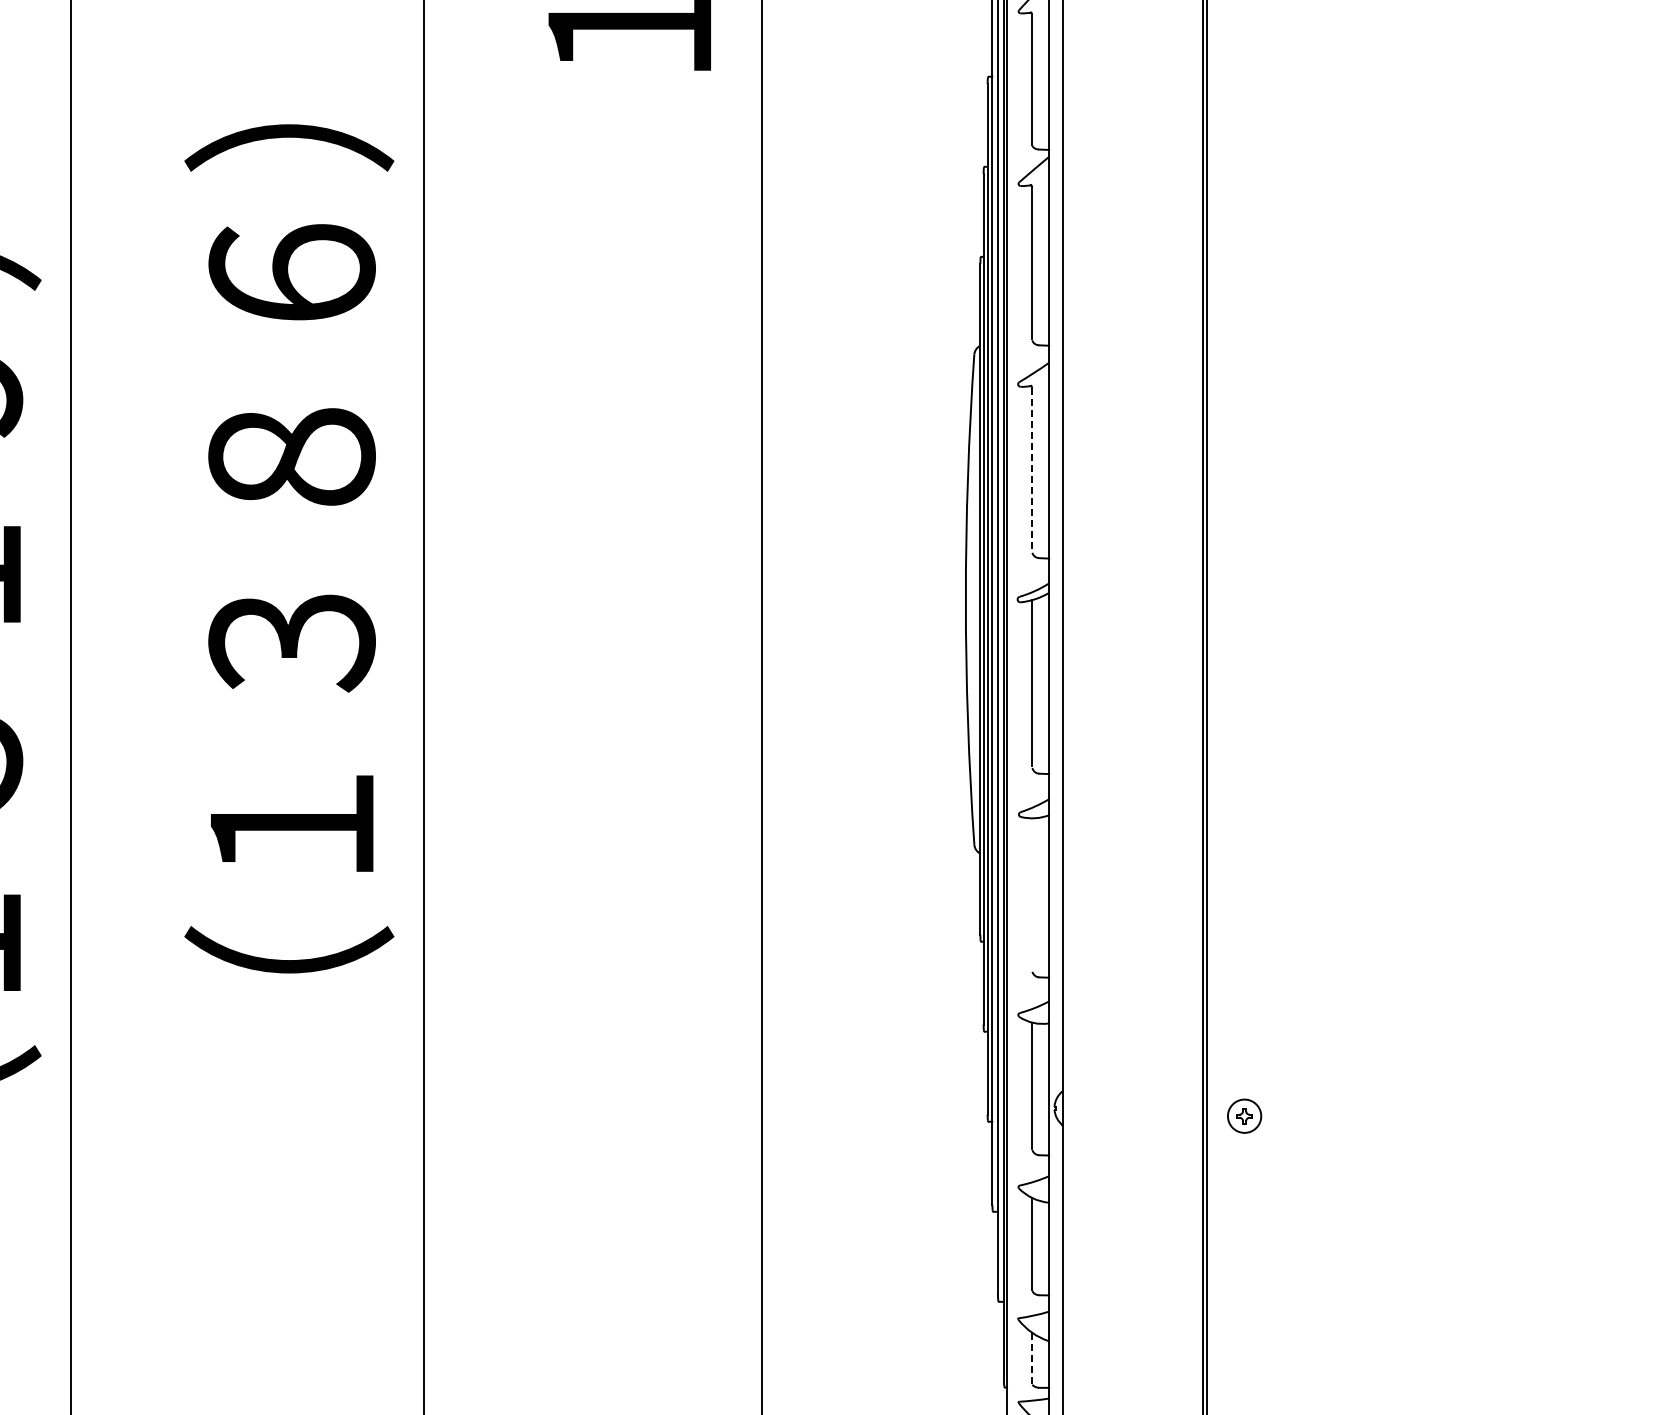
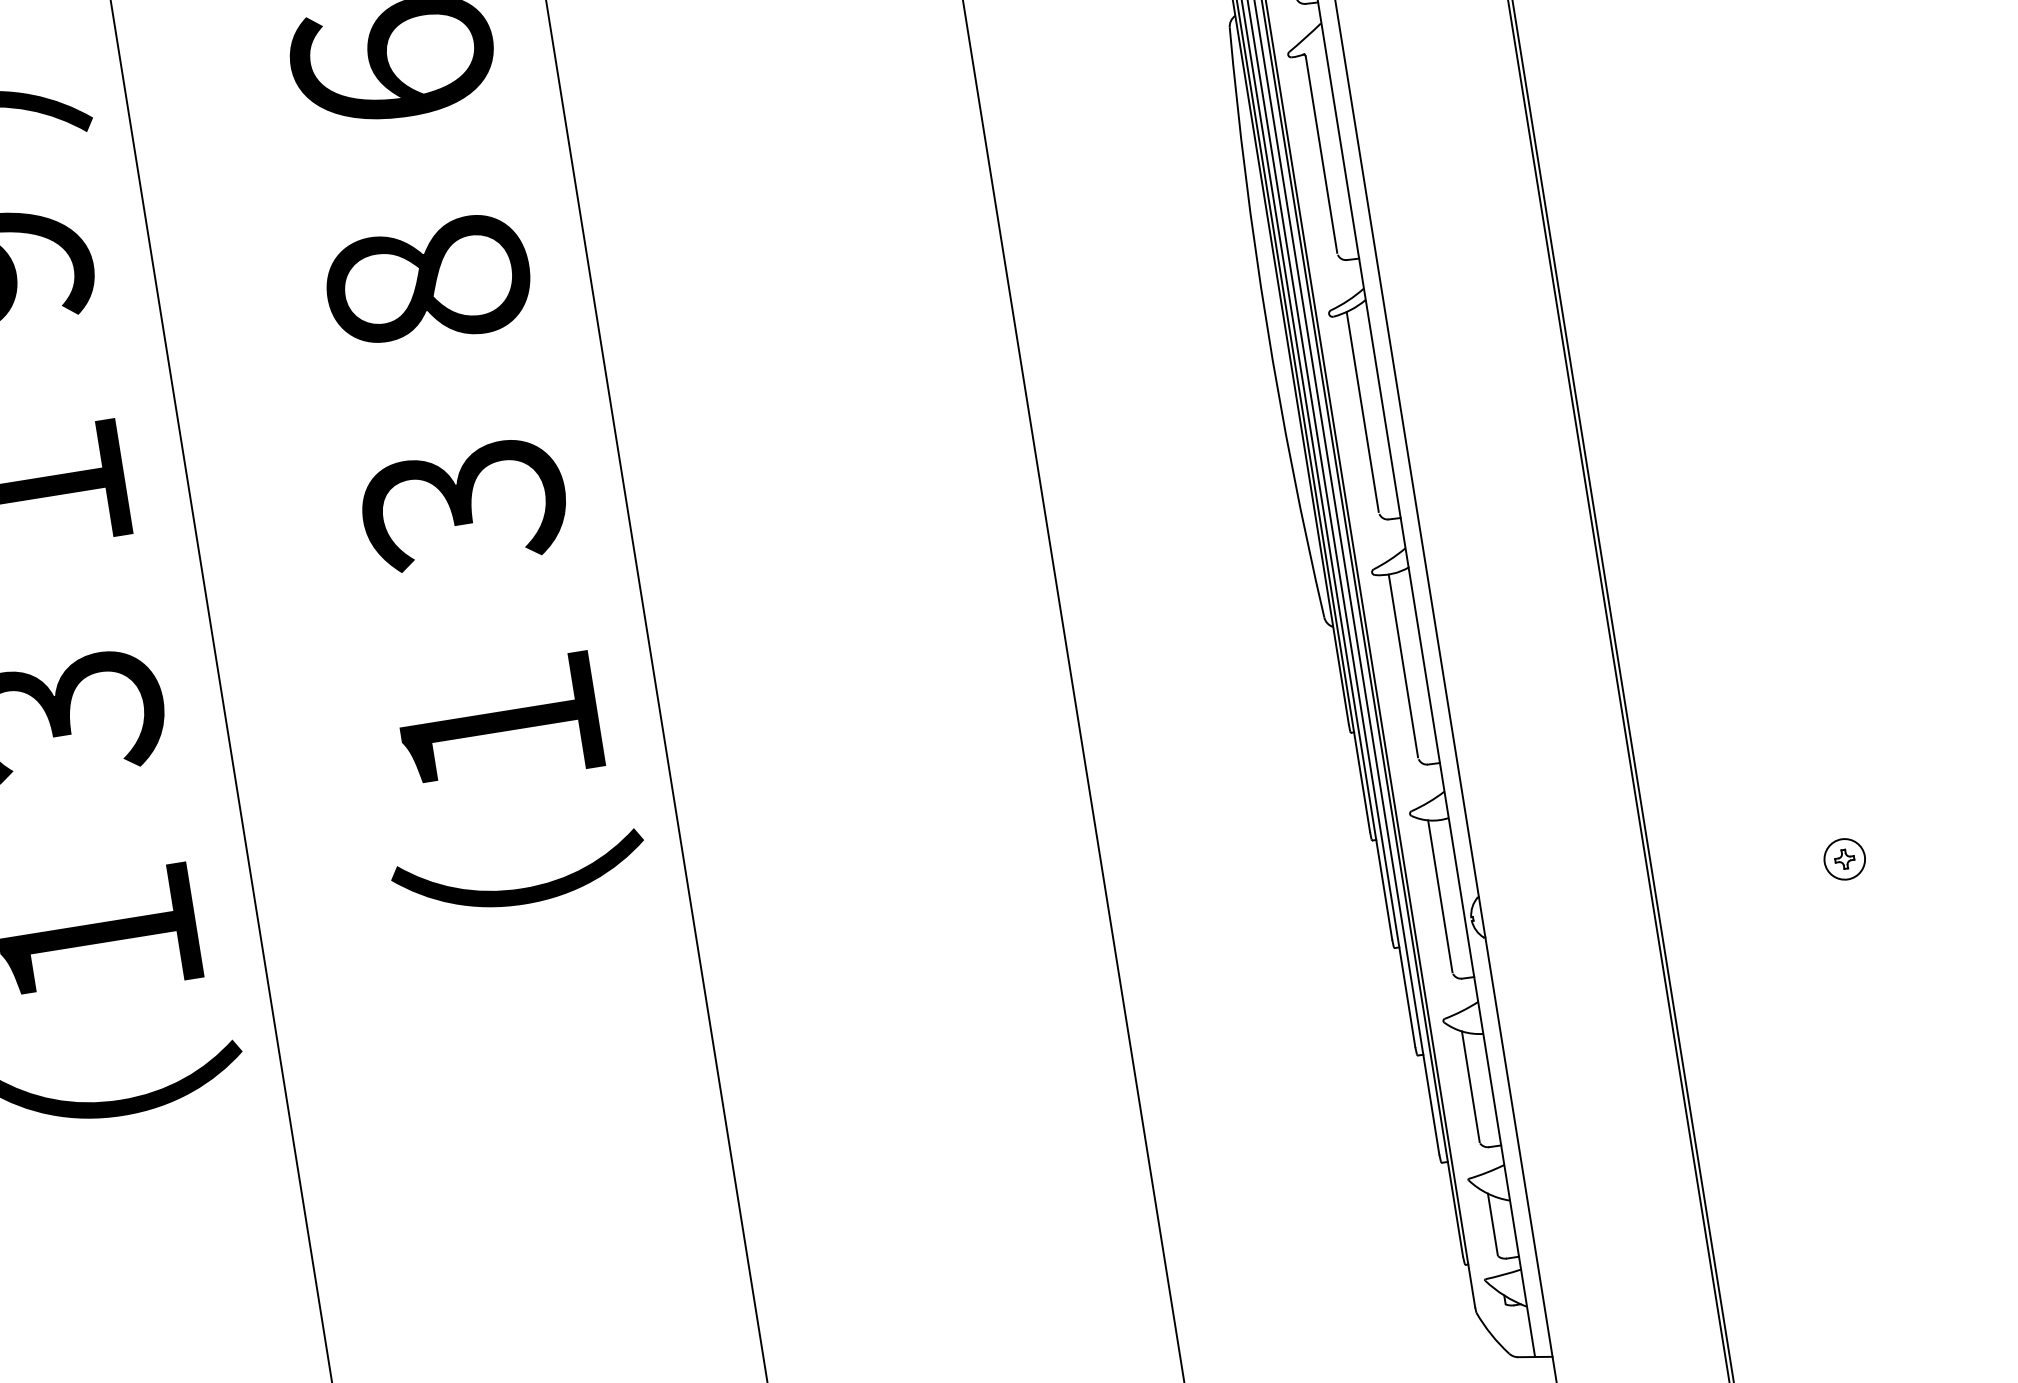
line: (1032, 469) -> (1321, 154), dashed -> solid
line: (1032, 894) -> (1403, 666), added
part: (1244, 1115) -> (1844, 858), moved
line: (1032, 1358) -> (1493, 1224), dashed -> solid

